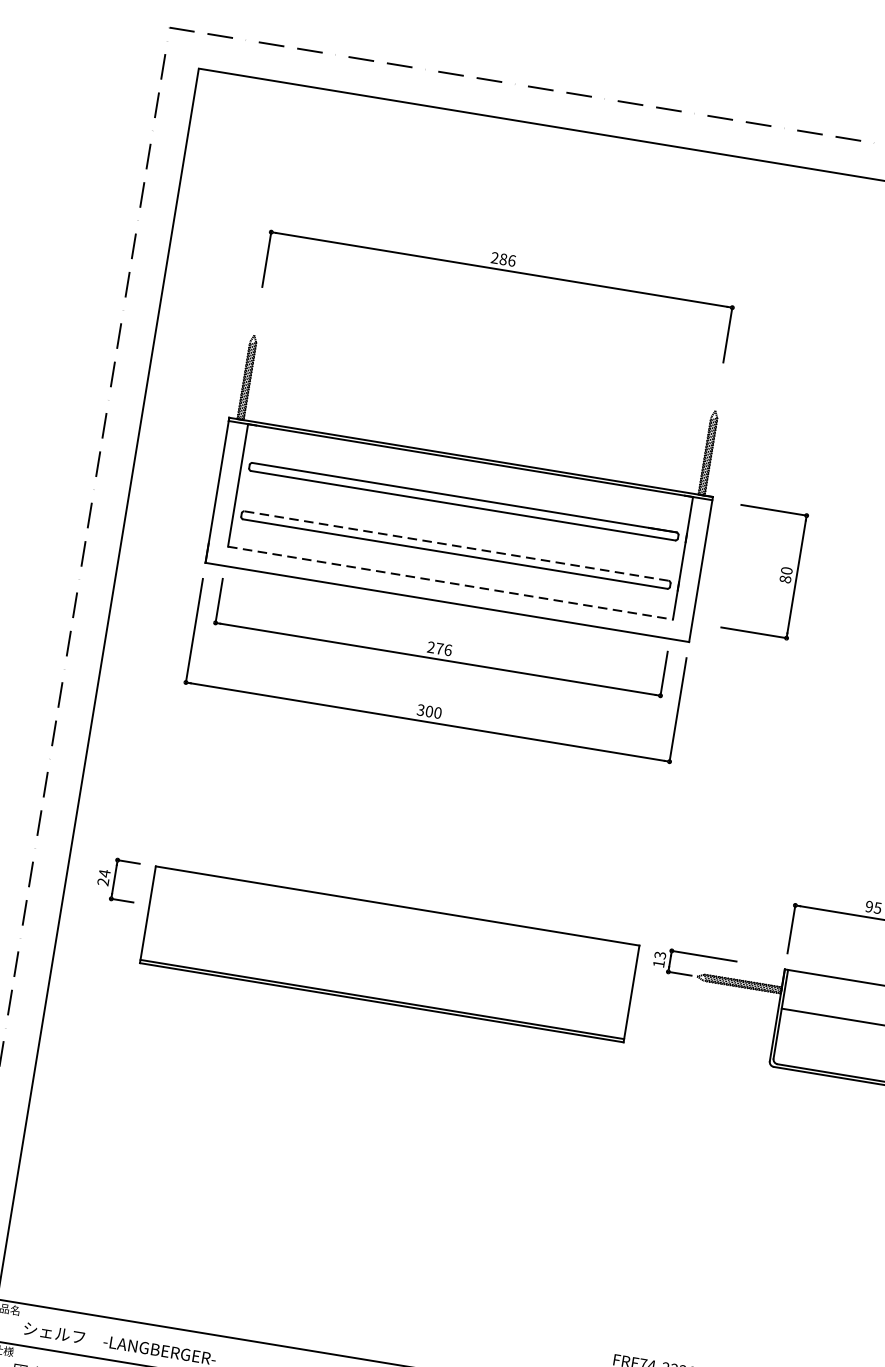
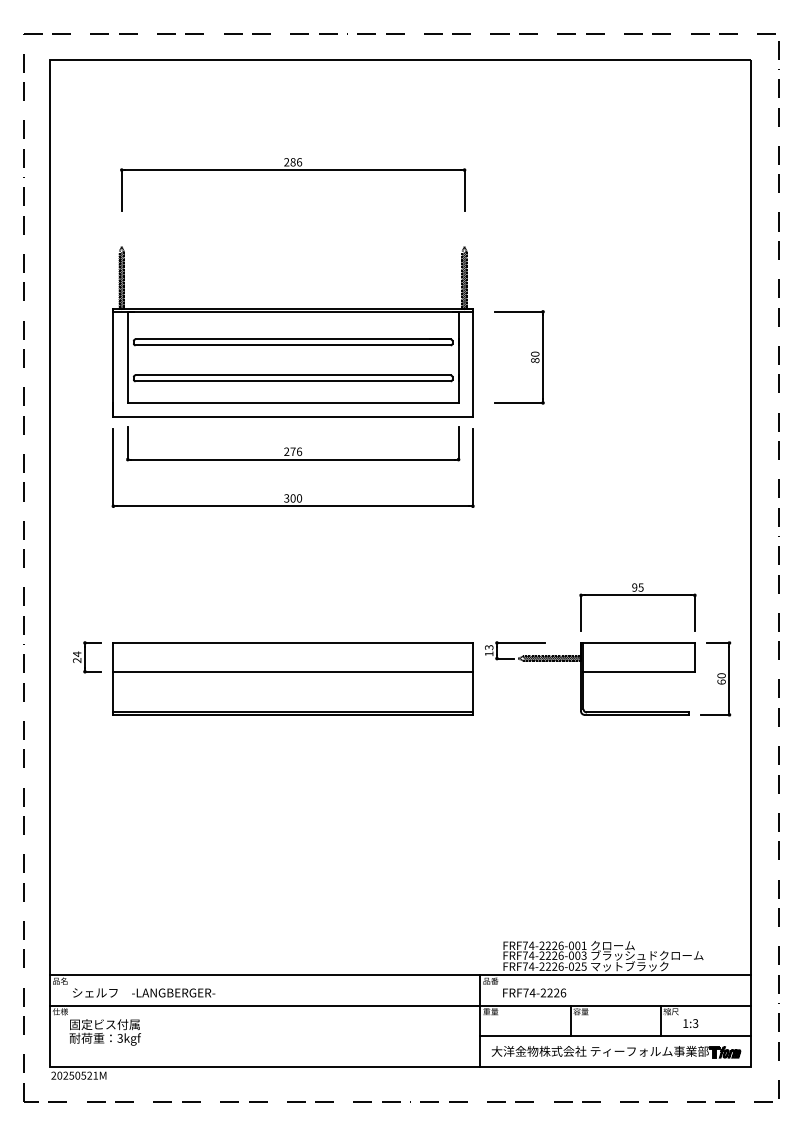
line: (457, 546) -> (293, 375), dashed -> solid
line: (451, 582) -> (293, 402), dashed -> solid
line: (390, 944) -> (292, 671), added

